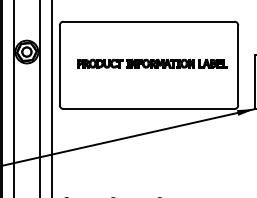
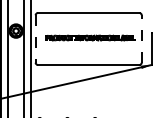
line: (59, 66) -> (35, 39), solid -> dashed
line: (237, 66) -> (141, 39), solid -> dashed

